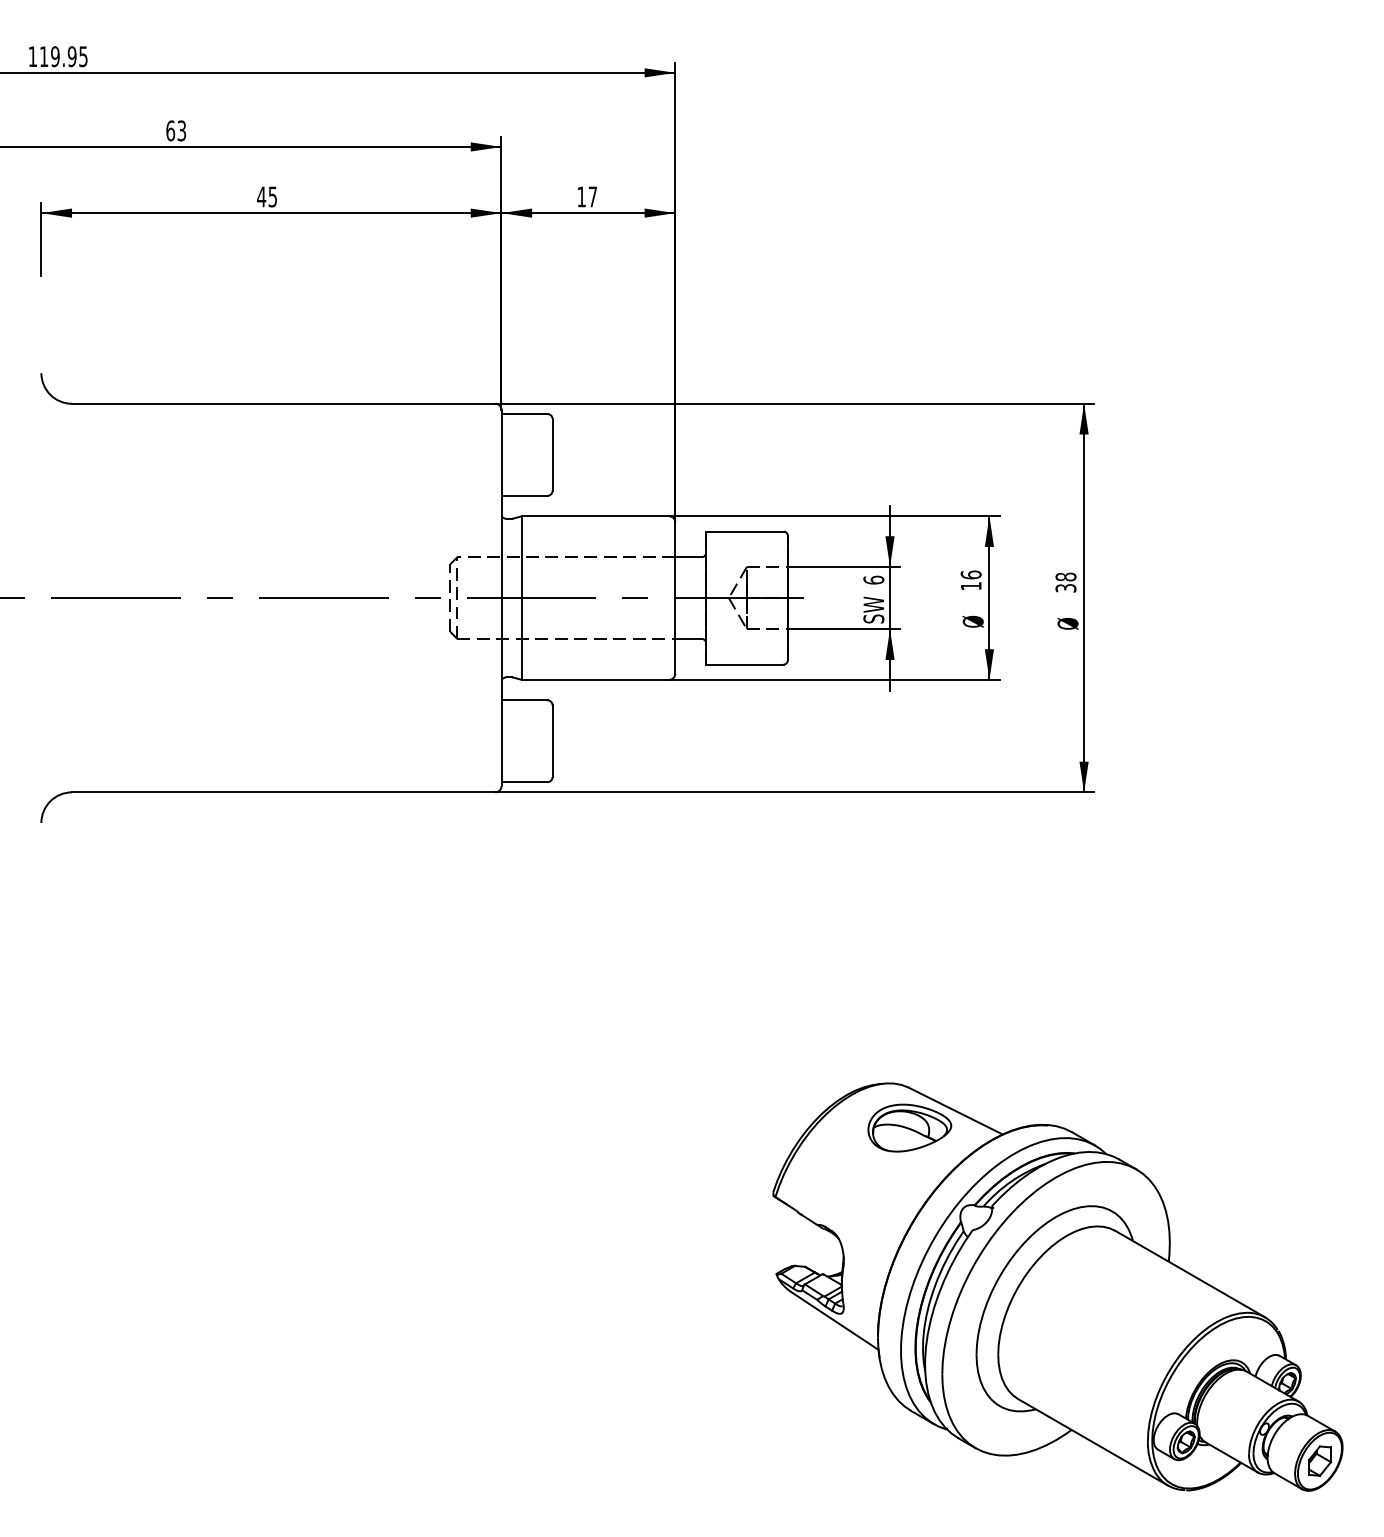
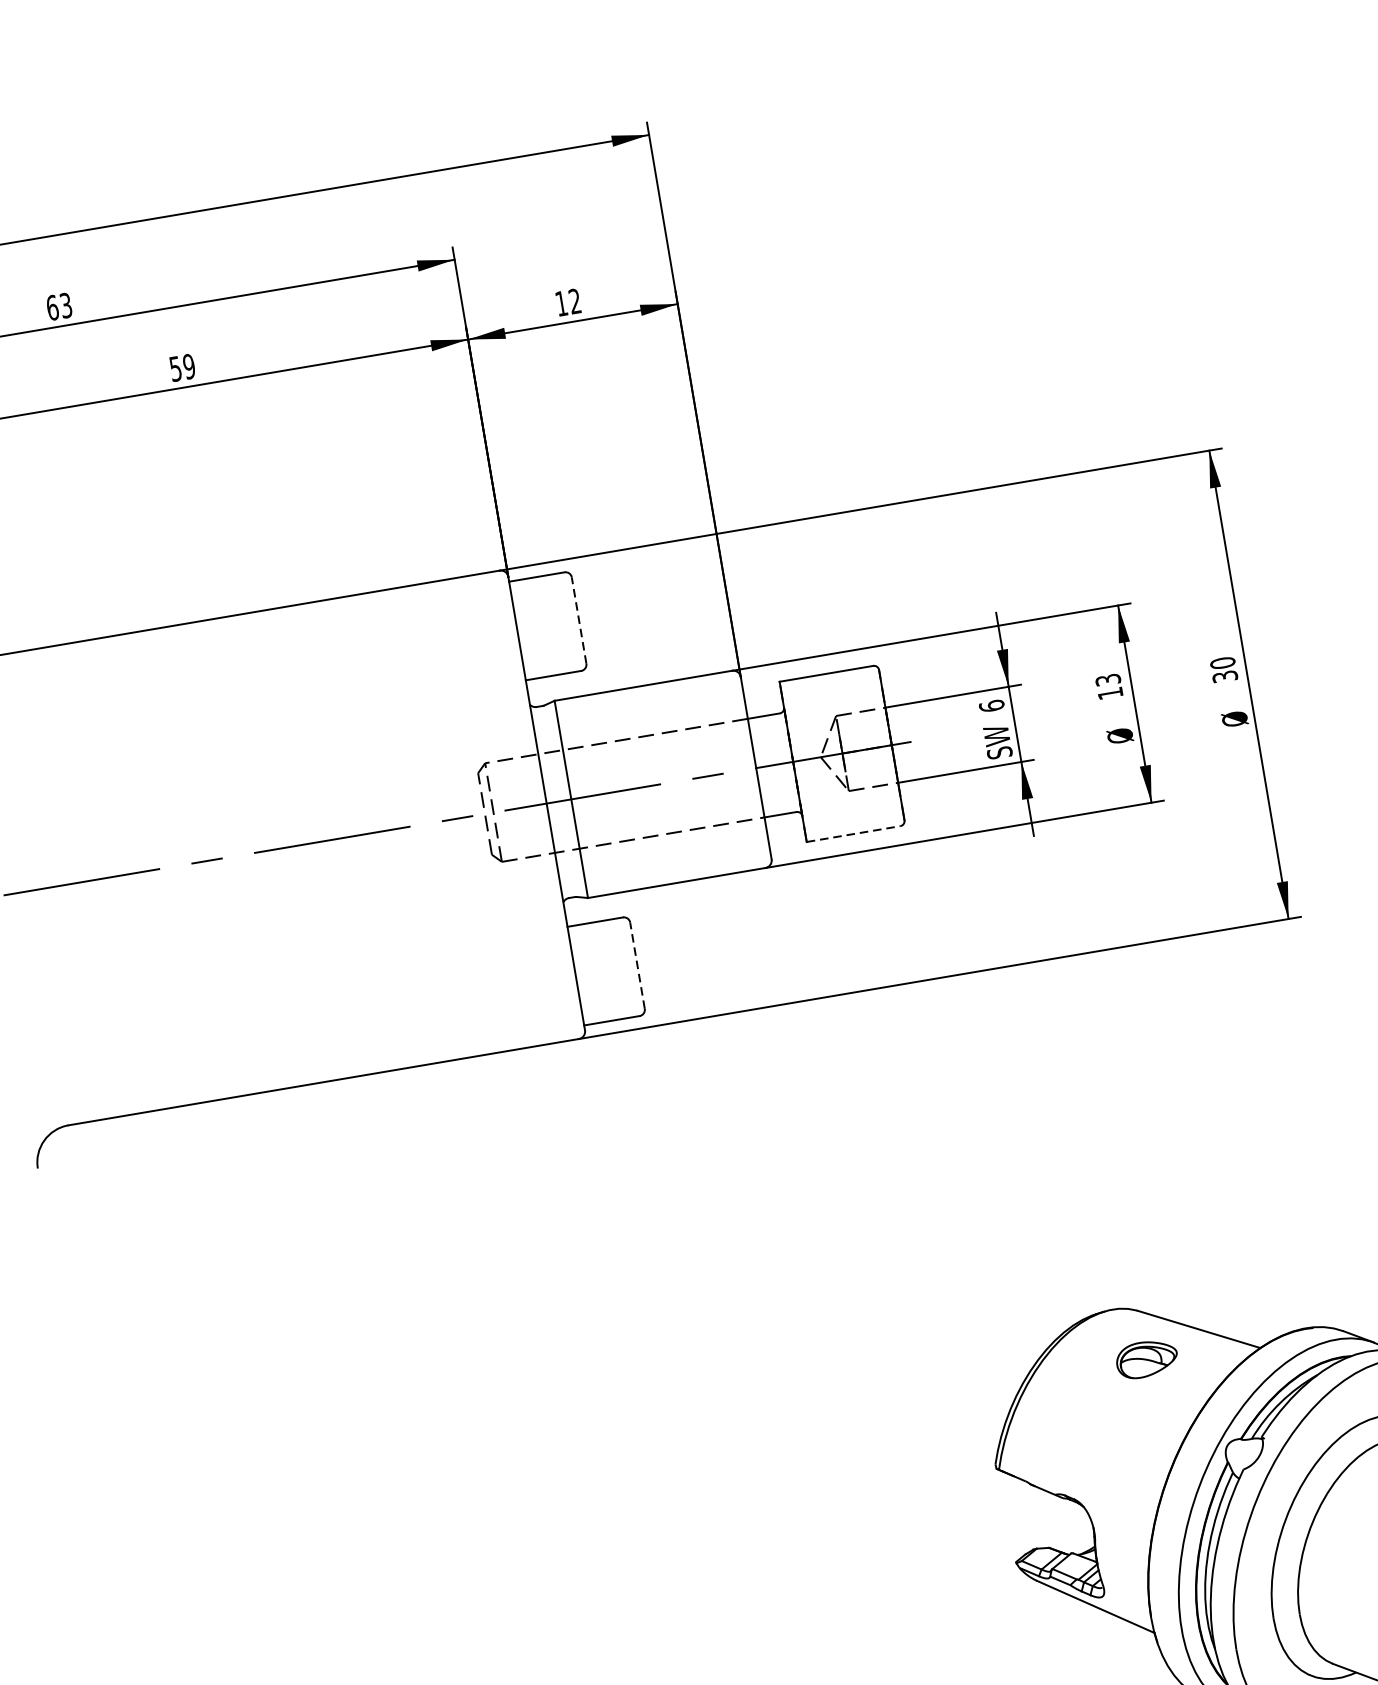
text: (267, 196) -> (182, 367), 45 -> 59
text: (592, 196) -> (574, 300), 17 -> 12
line: (552, 454) -> (578, 620), solid -> dashed
text: (970, 574) -> (1107, 679), 16 -> 13
text: (1065, 576) -> (1222, 662), 38 -> 30
line: (744, 664) -> (853, 834), solid -> dashed
line: (552, 741) -> (637, 966), solid -> dashed
part: (909, 1127) -> (1146, 1358), size x0.6

